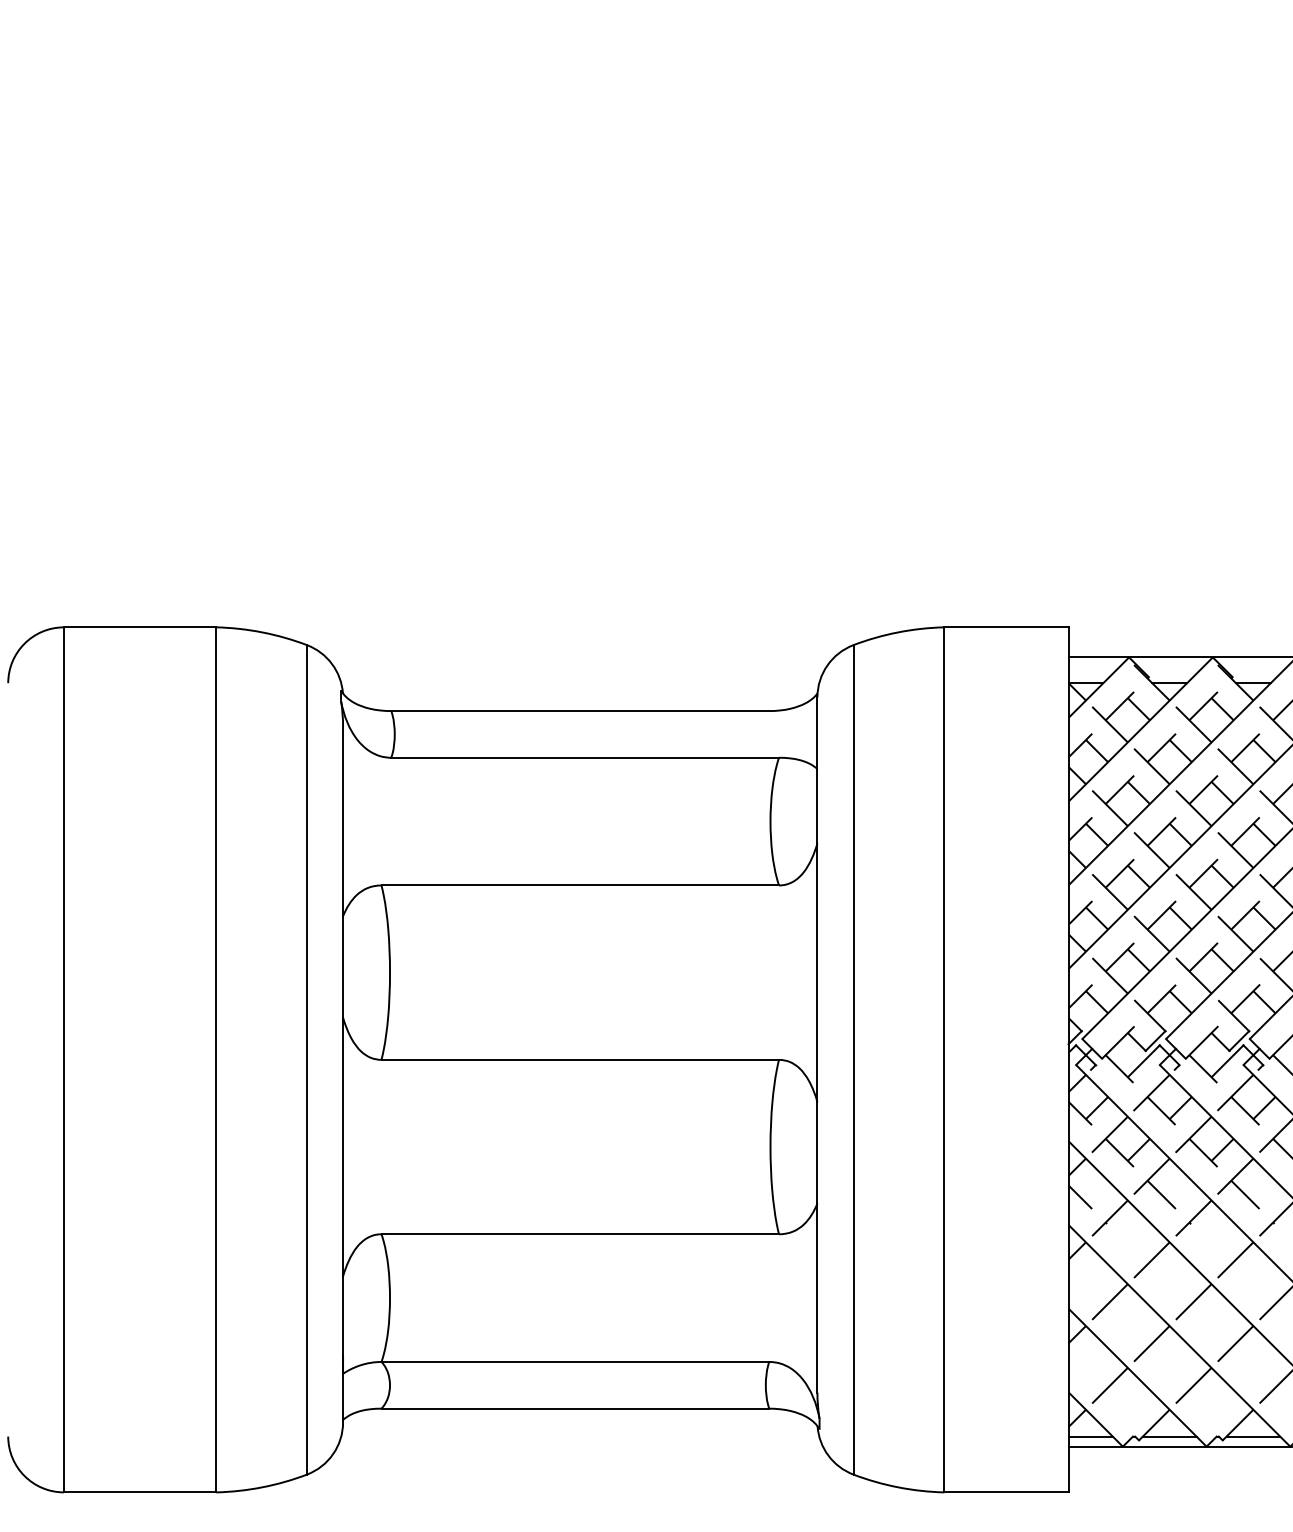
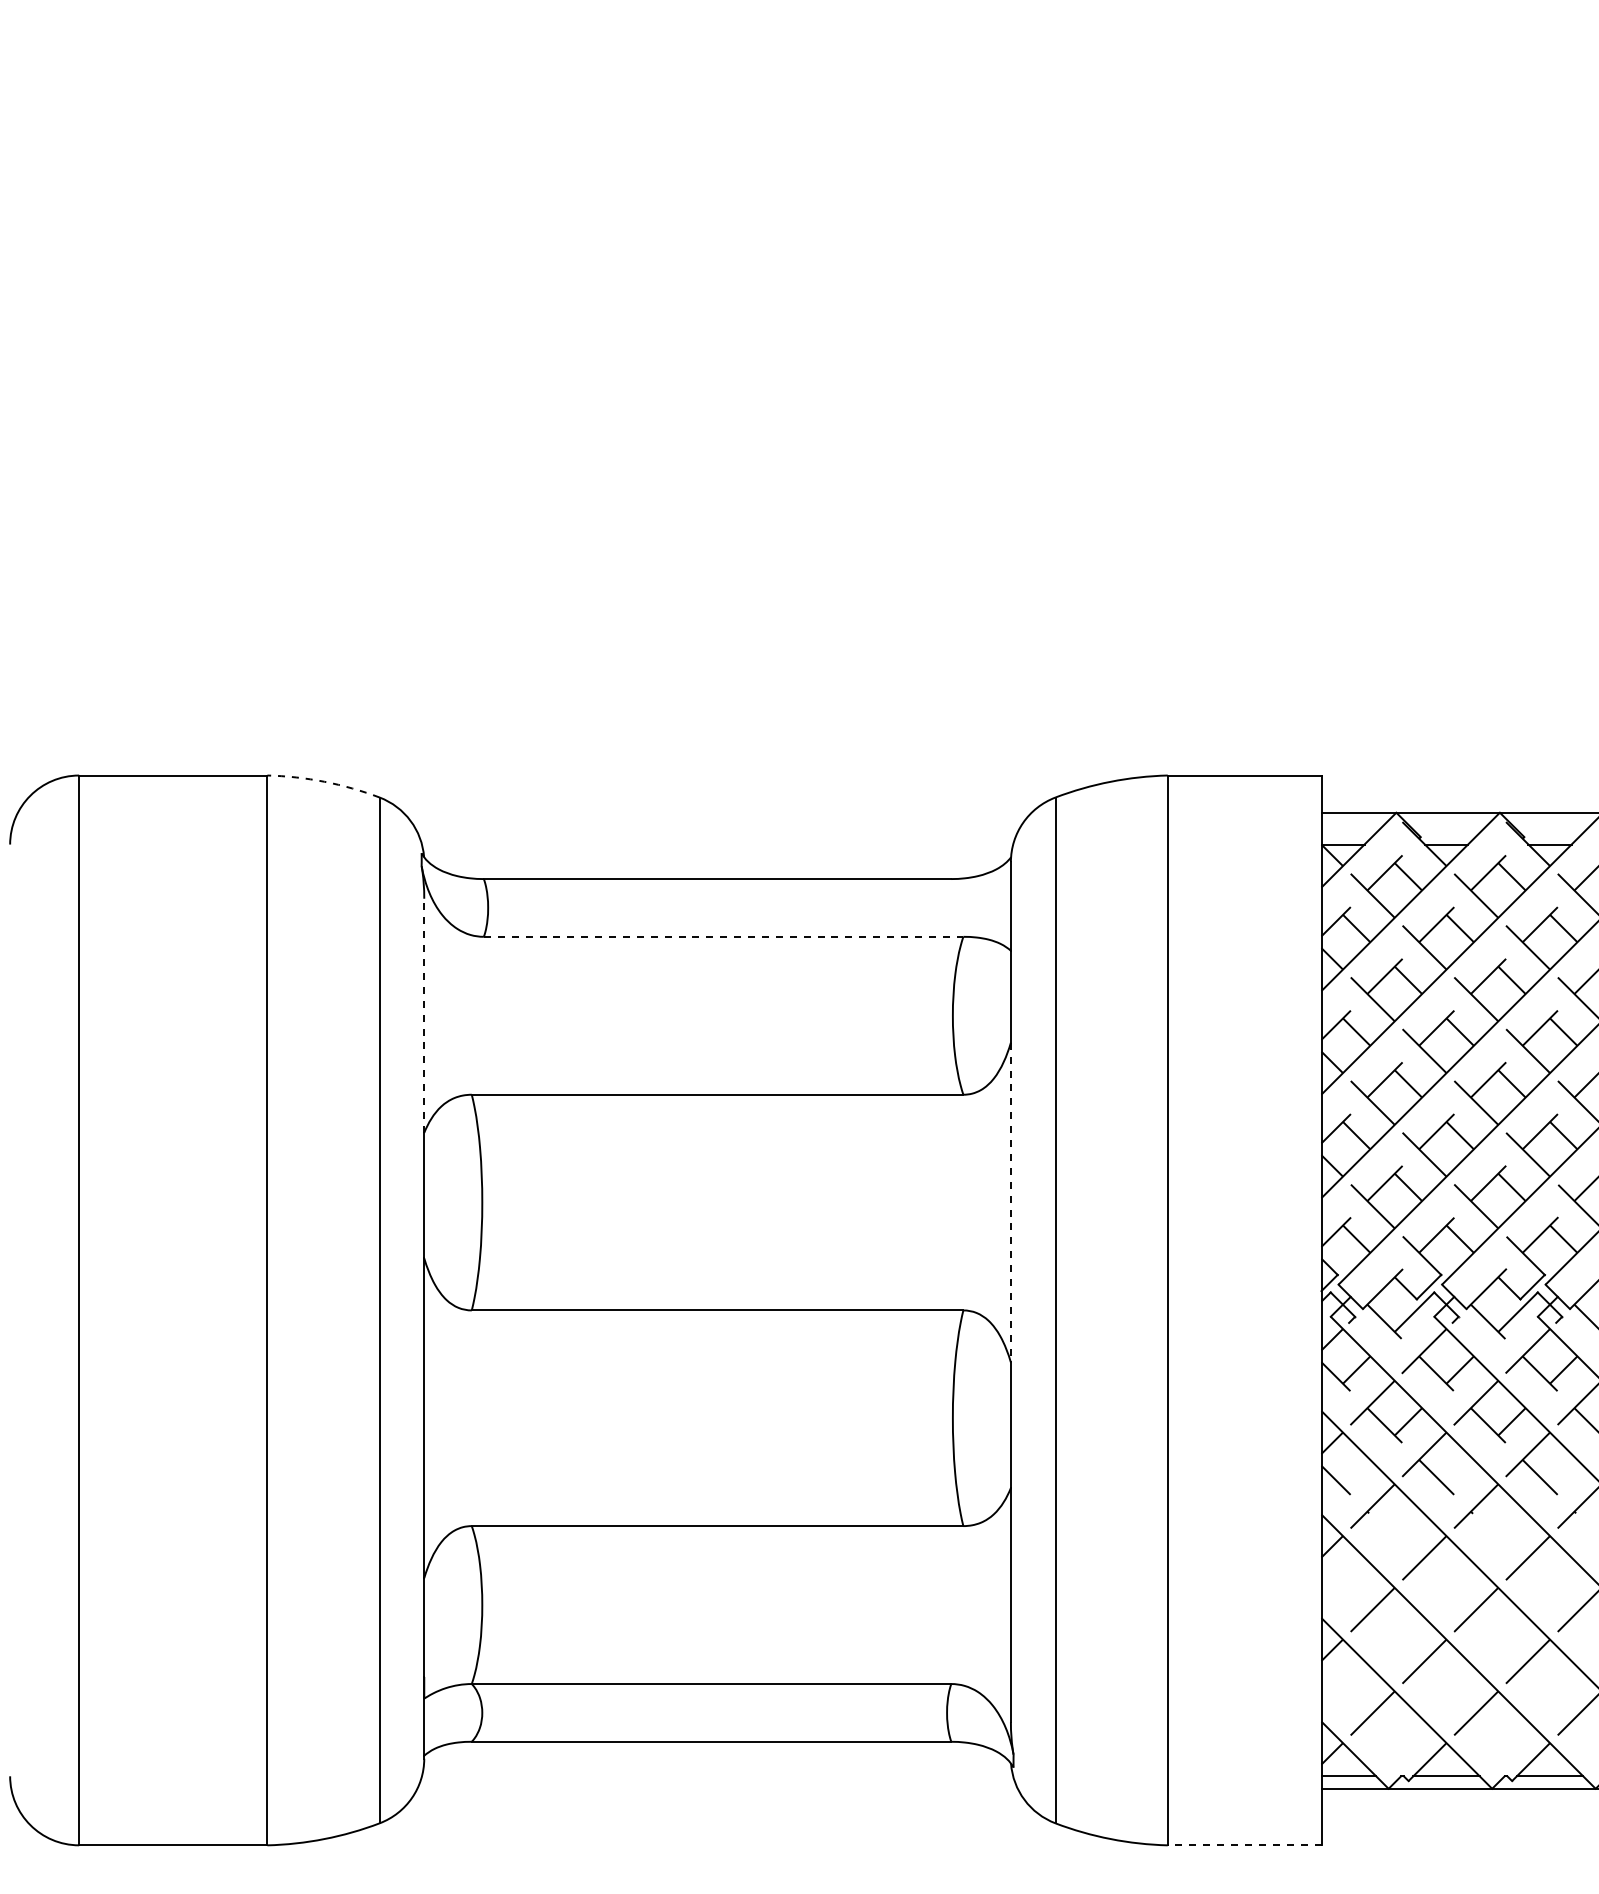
arc: (262, 632) -> (324, 781), solid -> dashed
line: (585, 757) -> (723, 936), solid -> dashed
line: (343, 821) -> (424, 1015), solid -> dashed
line: (817, 972) -> (1010, 1202), solid -> dashed
line: (1006, 1492) -> (1244, 1845), solid -> dashed

